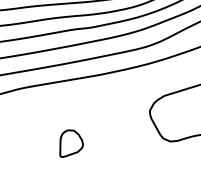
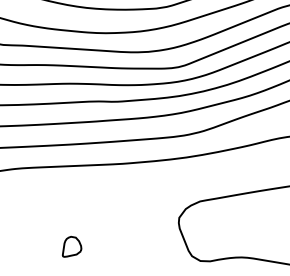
part: (70, 142) -> (71, 246), size x0.6

